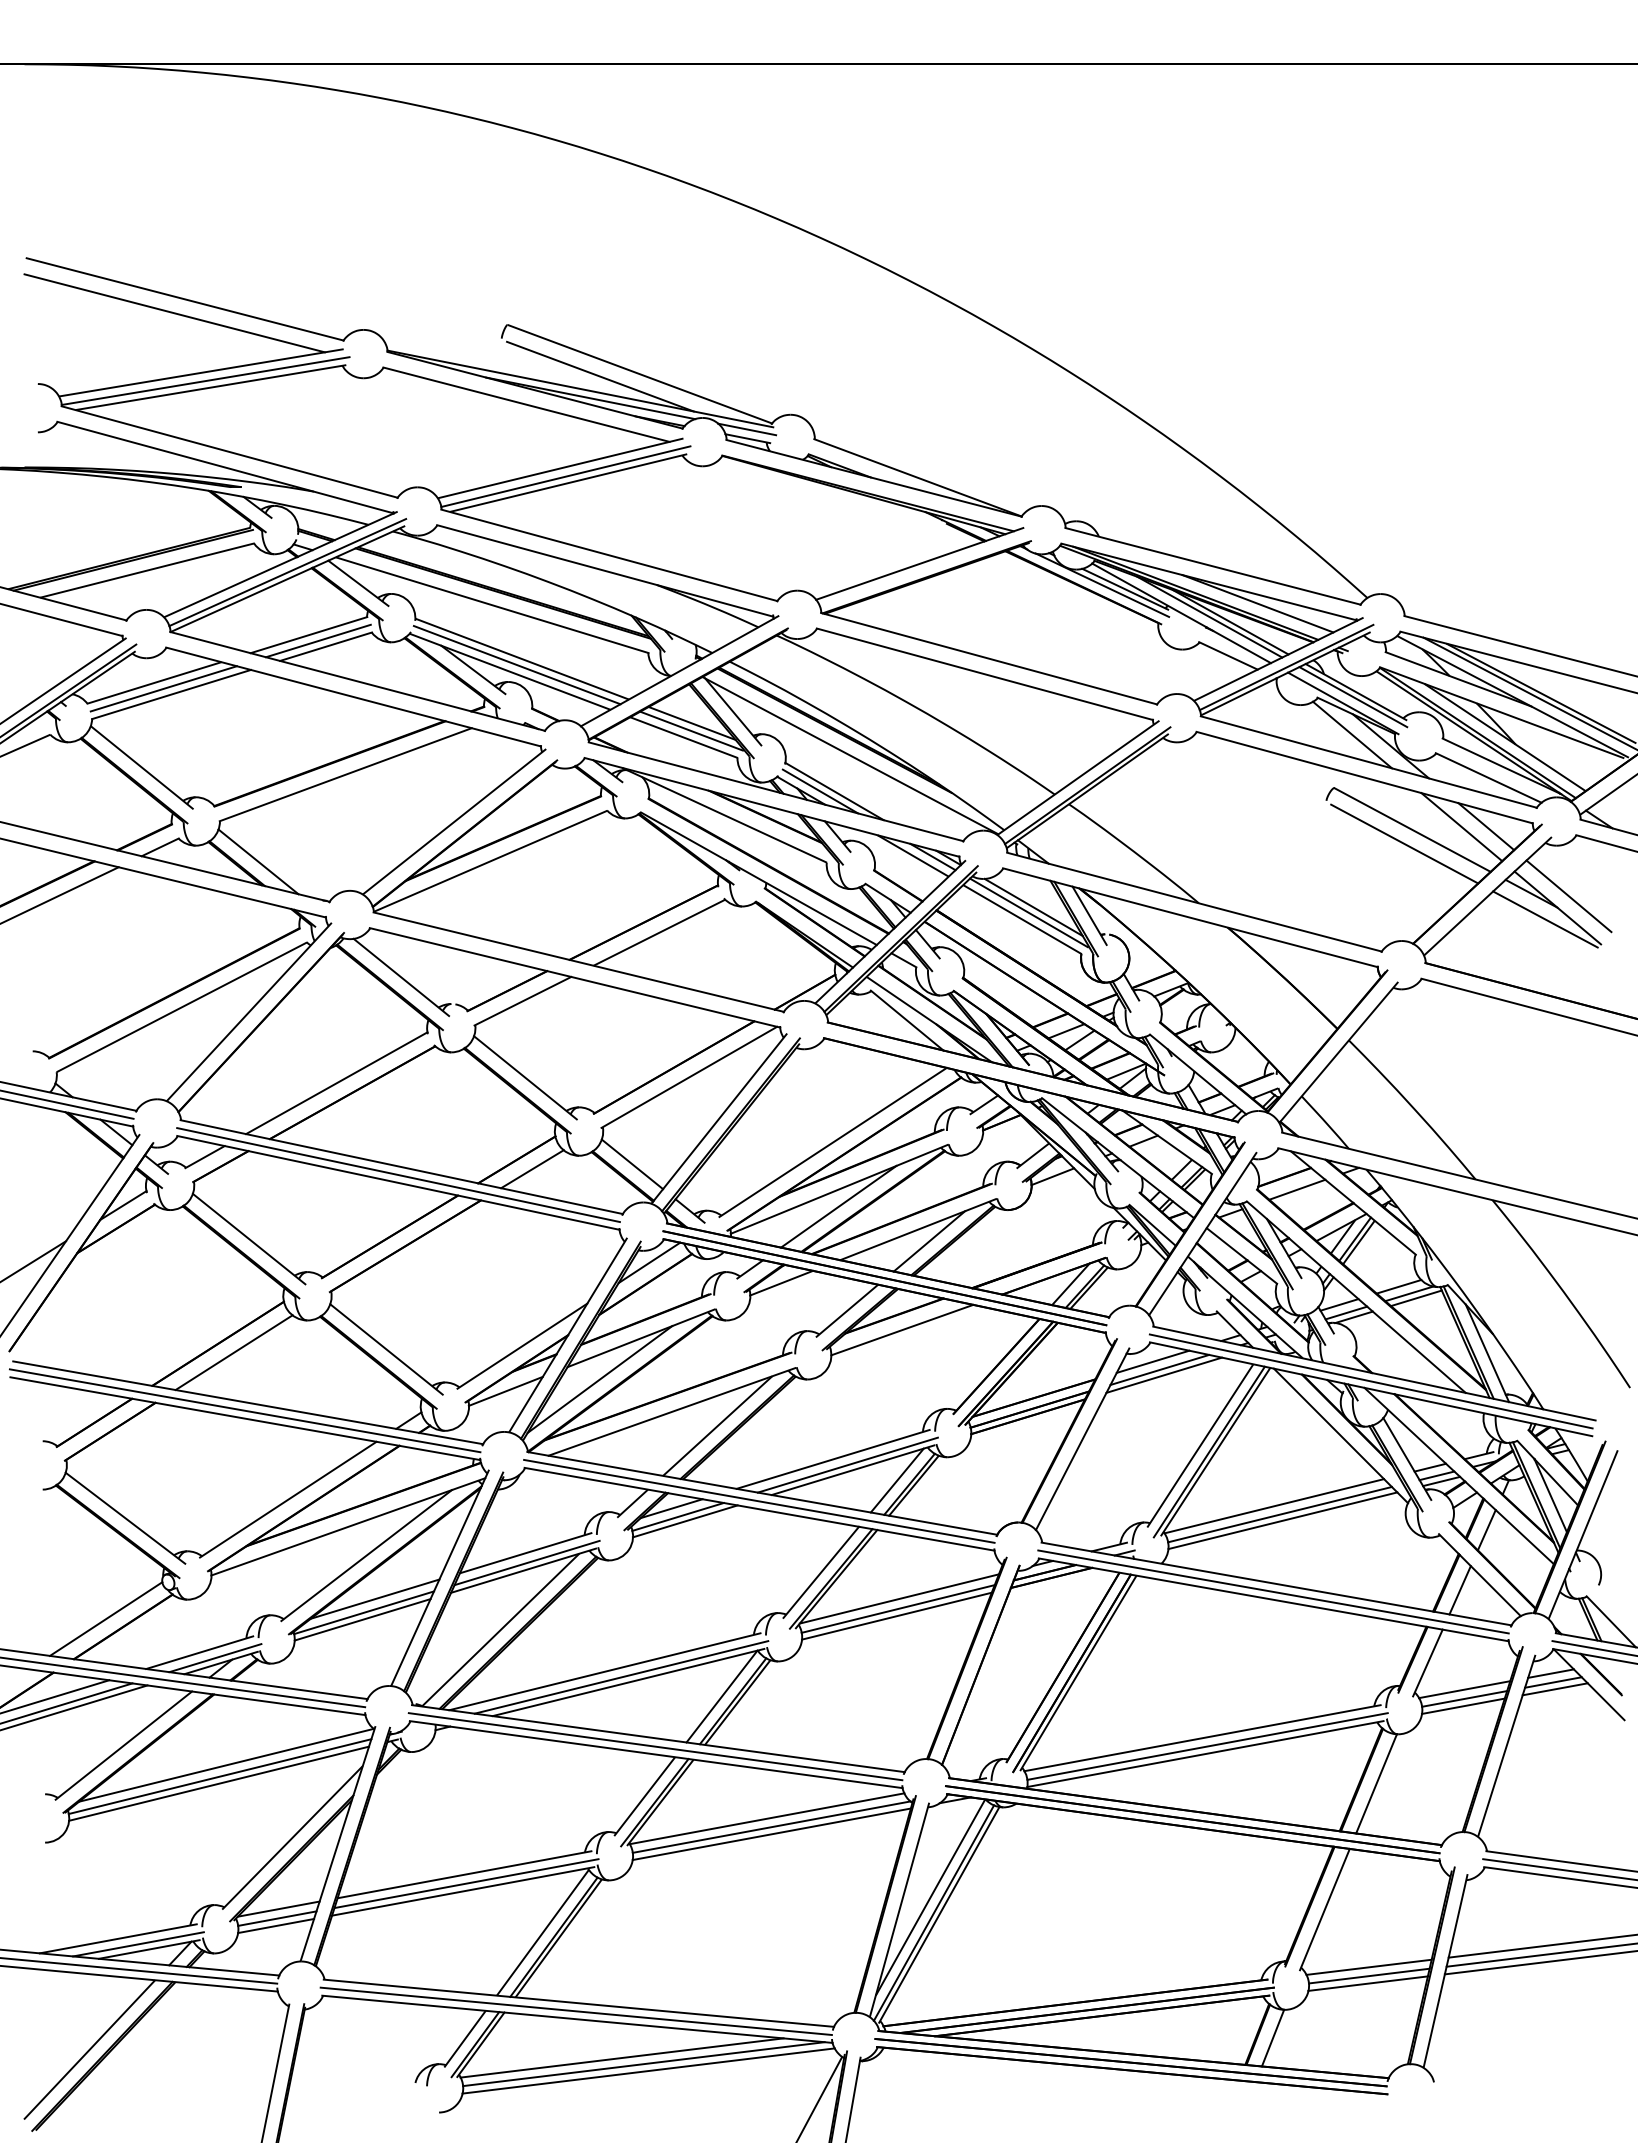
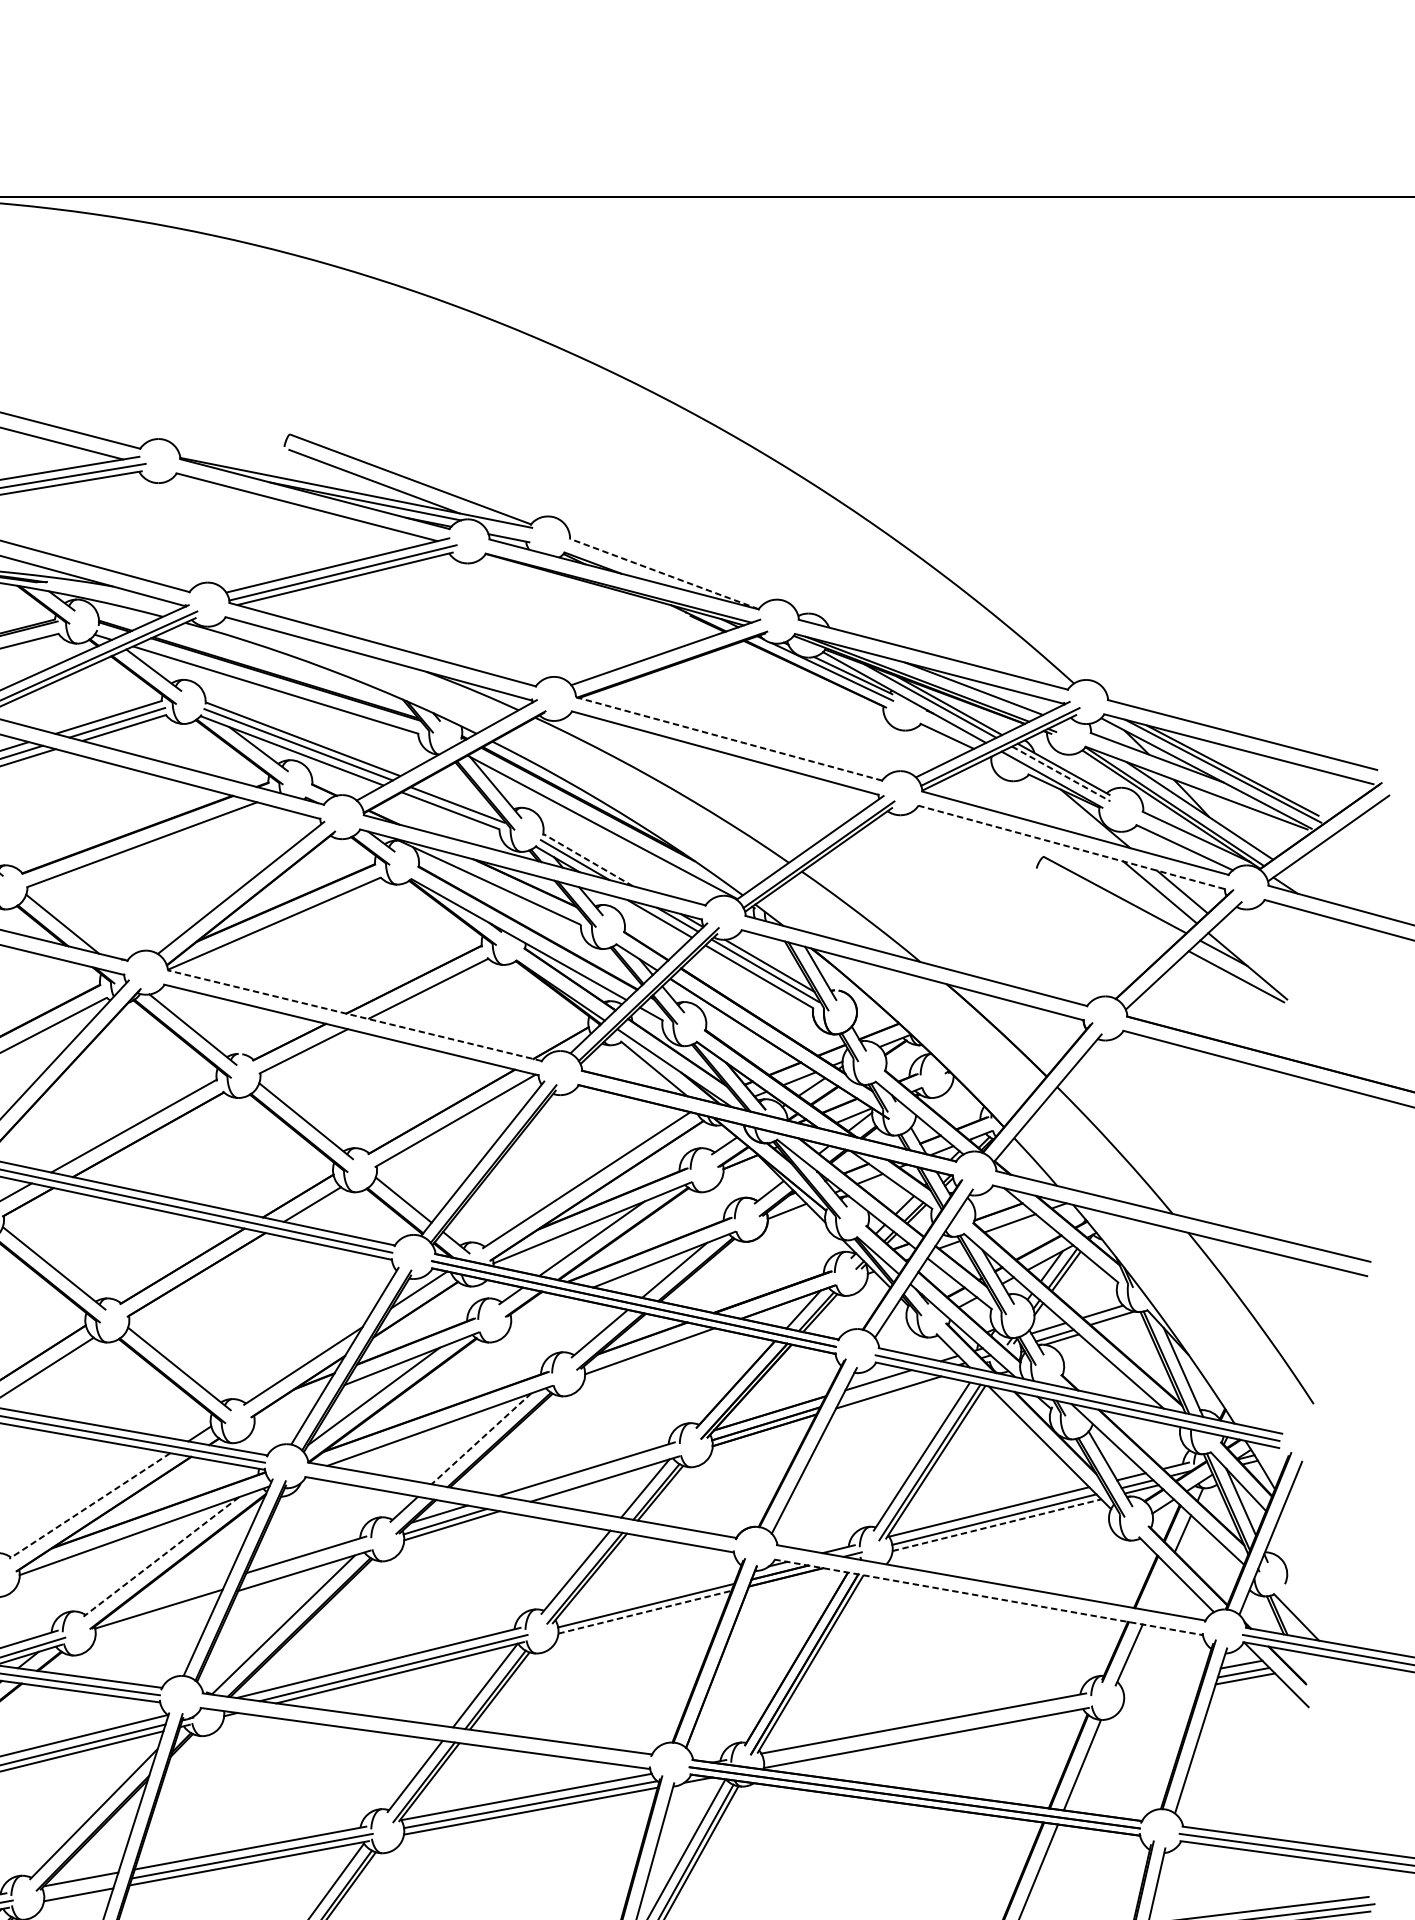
line: (747, 429) -> (508, 529), removed
line: (918, 477) -> (664, 573), solid -> dashed
line: (988, 658) -> (728, 738), solid -> dashed
line: (1353, 697) -> (1061, 774), solid -> dashed
line: (691, 723) -> (457, 798), removed
line: (1352, 734) -> (1060, 808), removed
line: (1365, 777) -> (1072, 847), solid -> dashed
line: (834, 791) -> (588, 860), solid -> dashed
line: (1404, 843) -> (1107, 907), removed
line: (1568, 896) -> (1257, 955), removed
line: (578, 962) -> (354, 1016), solid -> dashed
line: (781, 1282) -> (539, 1307), removed
line: (1416, 1298) -> (1118, 1322), removed
line: (1159, 1369) -> (884, 1387), removed
line: (505, 1390) -> (287, 1406), removed
line: (717, 1426) -> (481, 1439), solid -> dashed
line: (847, 1464) -> (599, 1473), removed
line: (288, 1499) -> (90, 1505), solid -> dashed
line: (759, 1500) -> (519, 1506), removed
line: (1282, 1520) -> (996, 1524), solid -> dashed
line: (366, 1555) -> (161, 1556), solid -> dashed
line: (526, 1562) -> (307, 1563), removed
line: (1459, 1590) -> (1158, 1588), removed
line: (1273, 1591) -> (988, 1589), removed
line: (374, 1598) -> (168, 1596), removed
line: (898, 1598) -> (646, 1596), removed
line: (1273, 1599) -> (988, 1597), solid -> dashed
line: (896, 1616) -> (644, 1612), solid -> dashed
line: (362, 1619) -> (157, 1615), removed
line: (1464, 1689) -> (1162, 1679), removed
line: (1464, 1698) -> (1162, 1687), removed
line: (1462, 1705) -> (1160, 1693), removed
line: (655, 1746) -> (424, 1731), removed
line: (1207, 1746) -> (928, 1731), removed
line: (277, 1918) -> (79, 1887), removed

